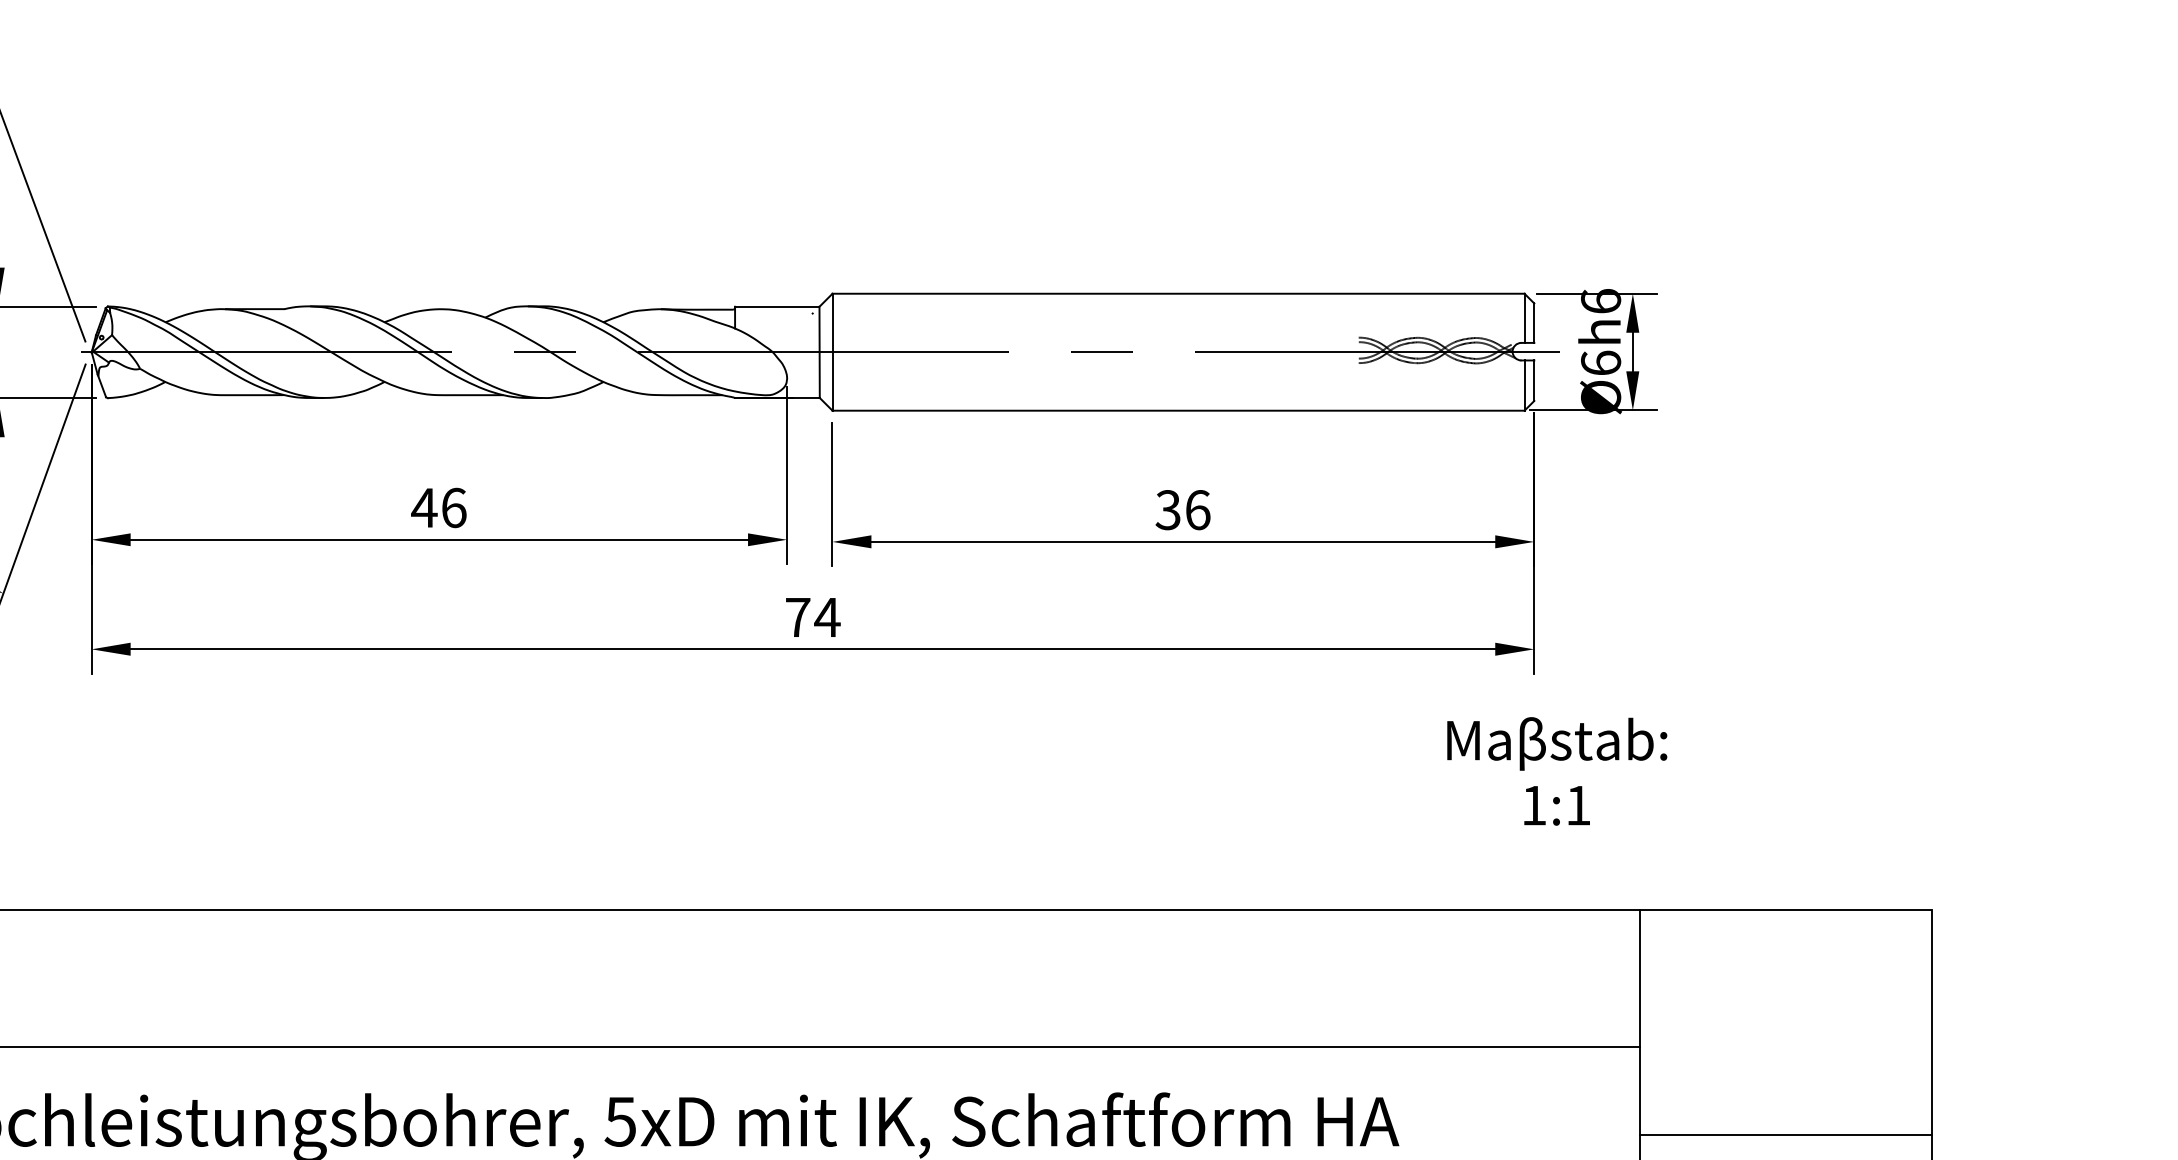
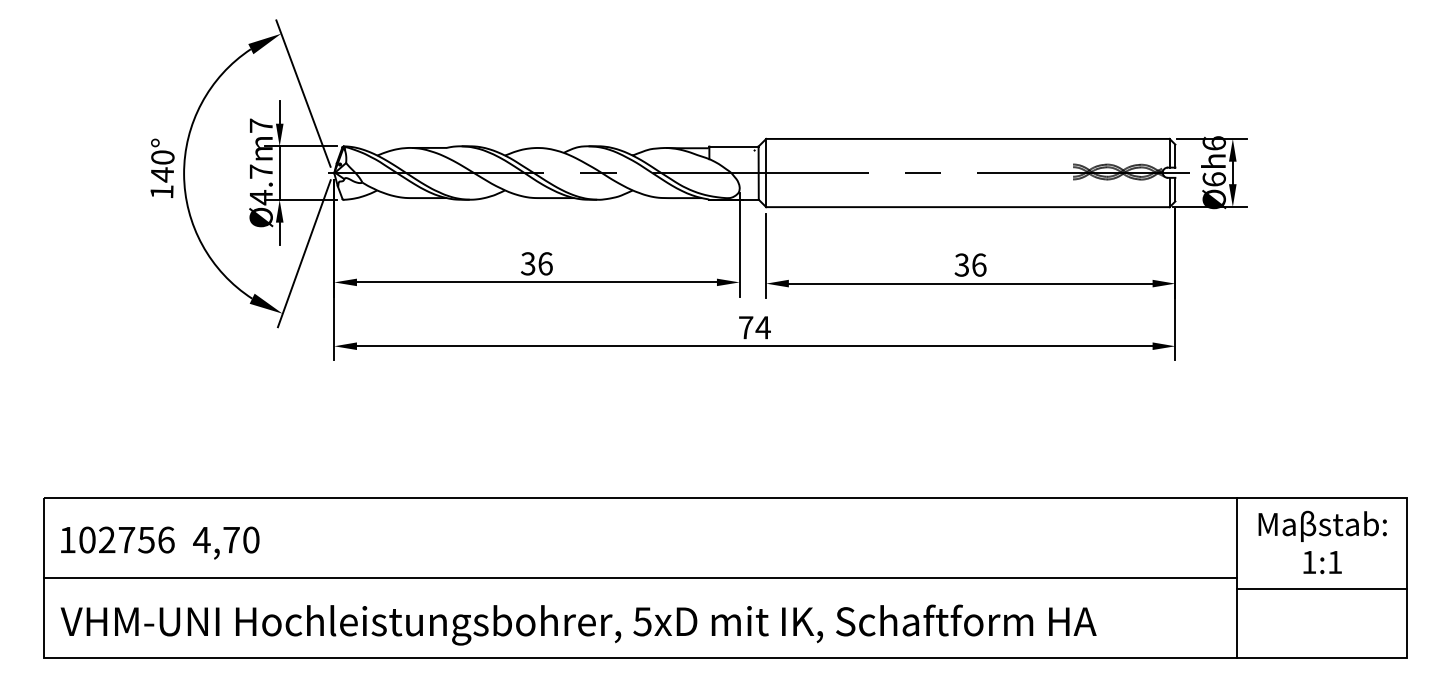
text: (423, 507) -> (527, 263), 46 -> 36
text: (1556, 771) -> (1322, 542), moved
line: (1784, 1135) -> (1321, 589), moved

